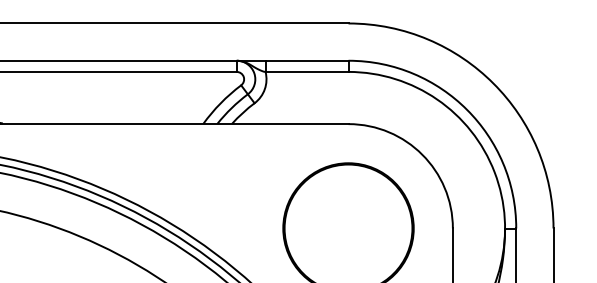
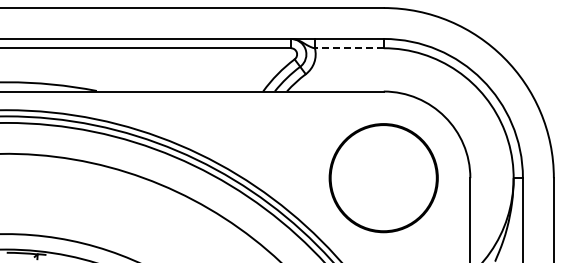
line: (306, 72) -> (348, 48), solid -> dashed

